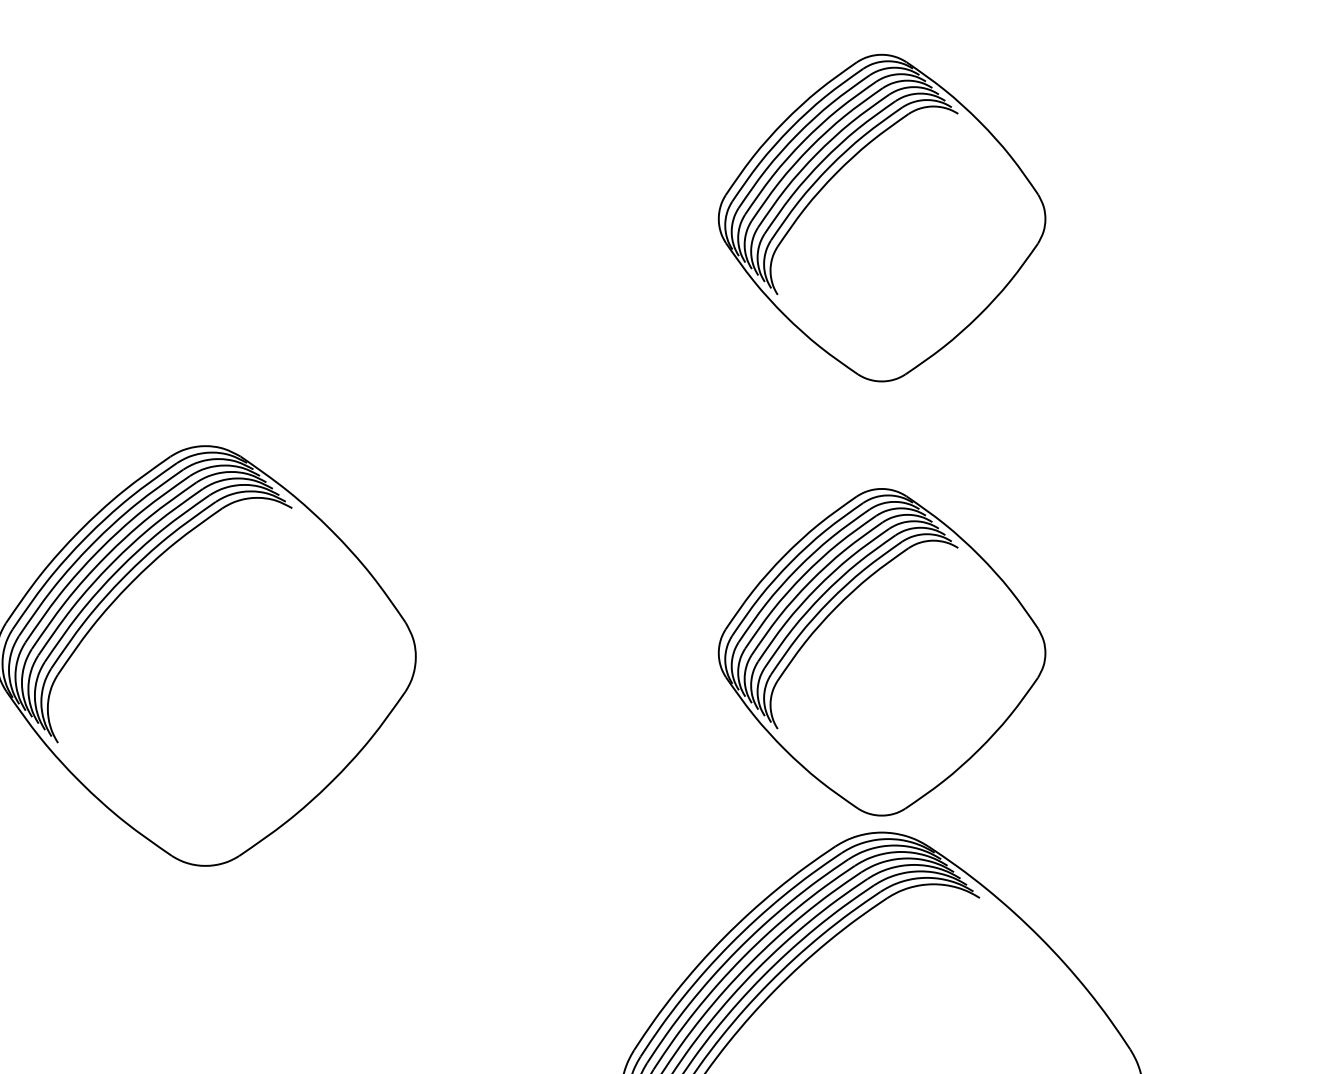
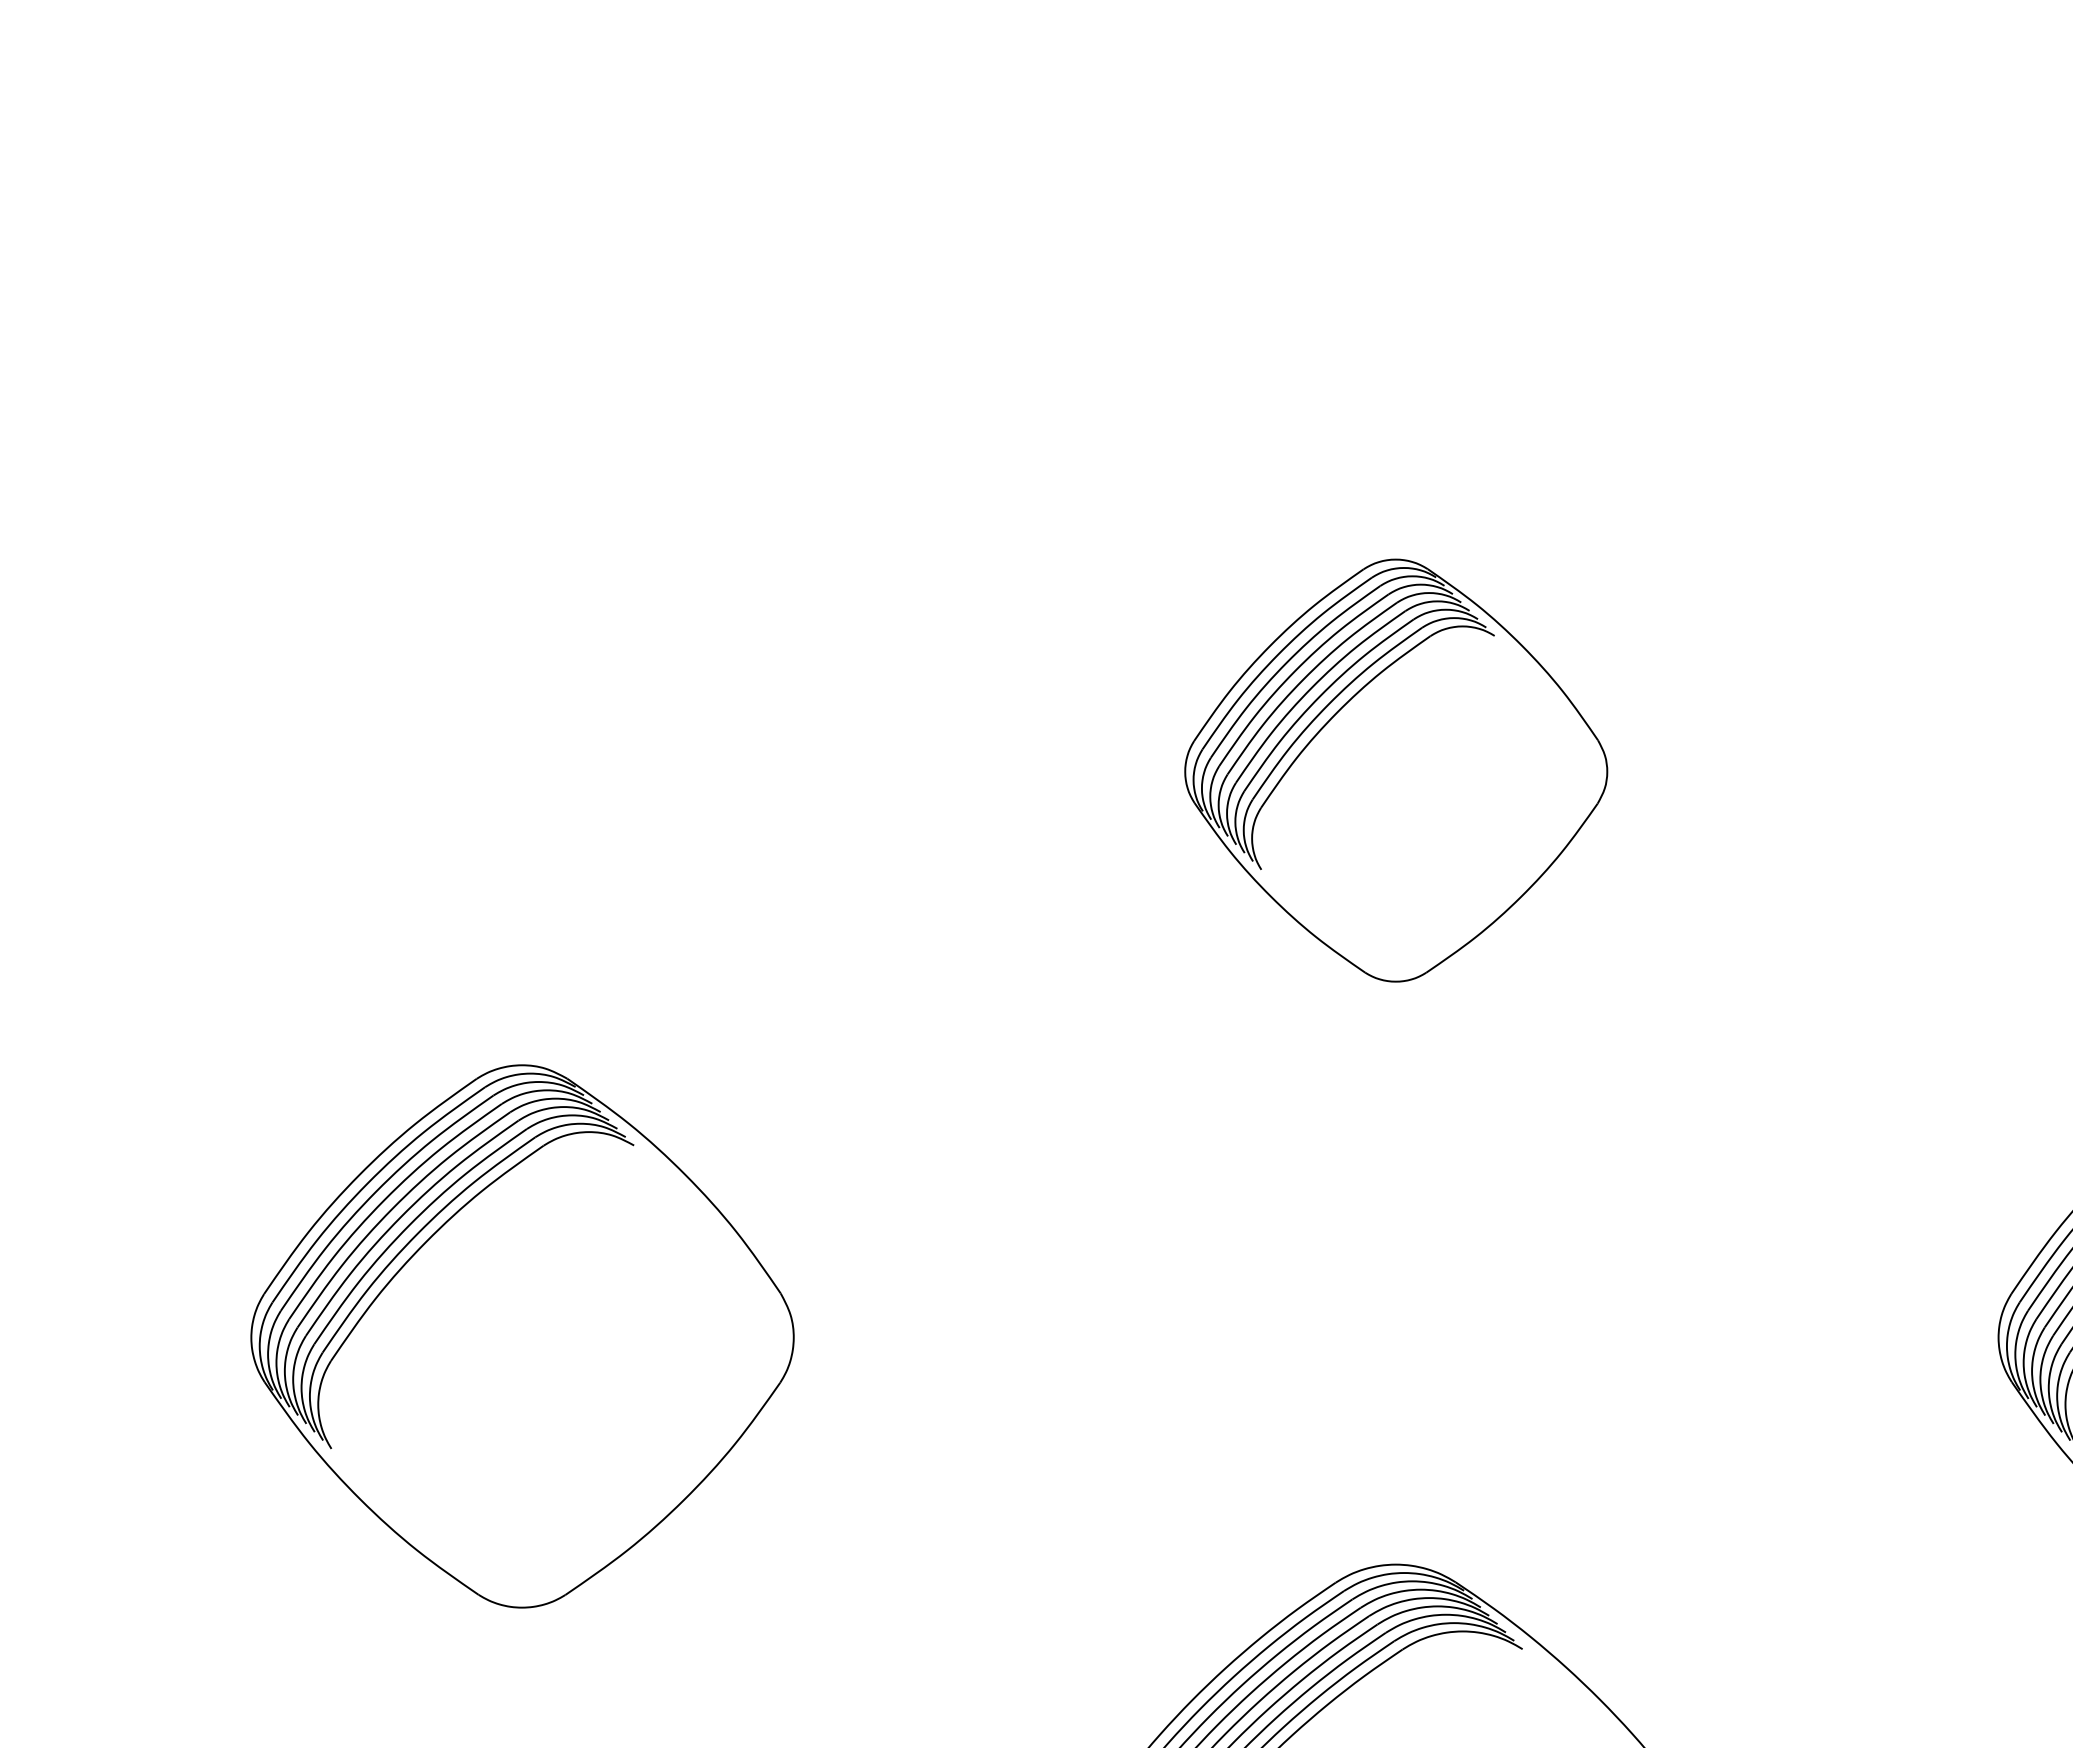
part: (882, 652) -> (1396, 1331), removed

